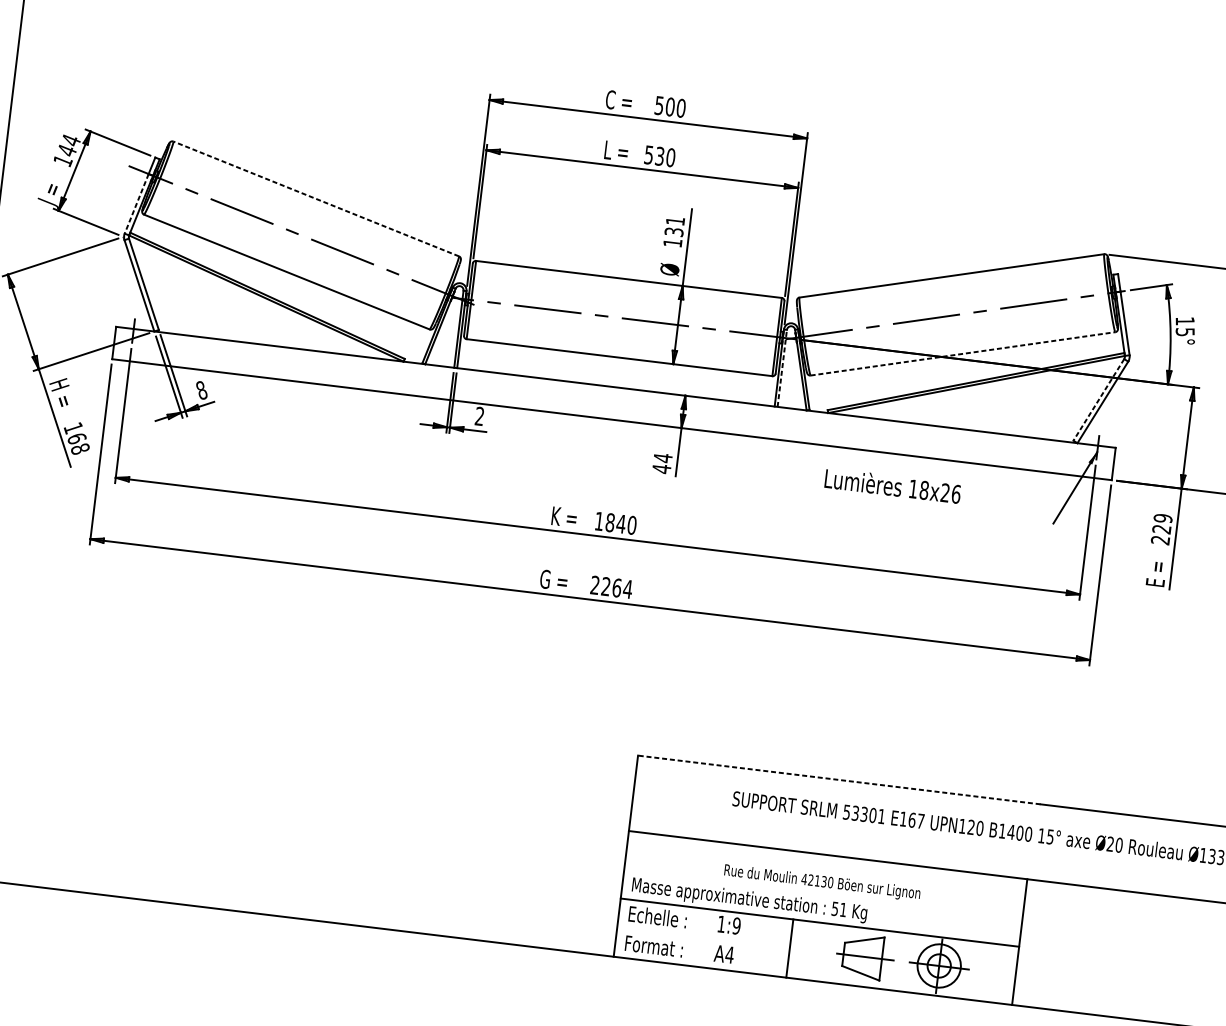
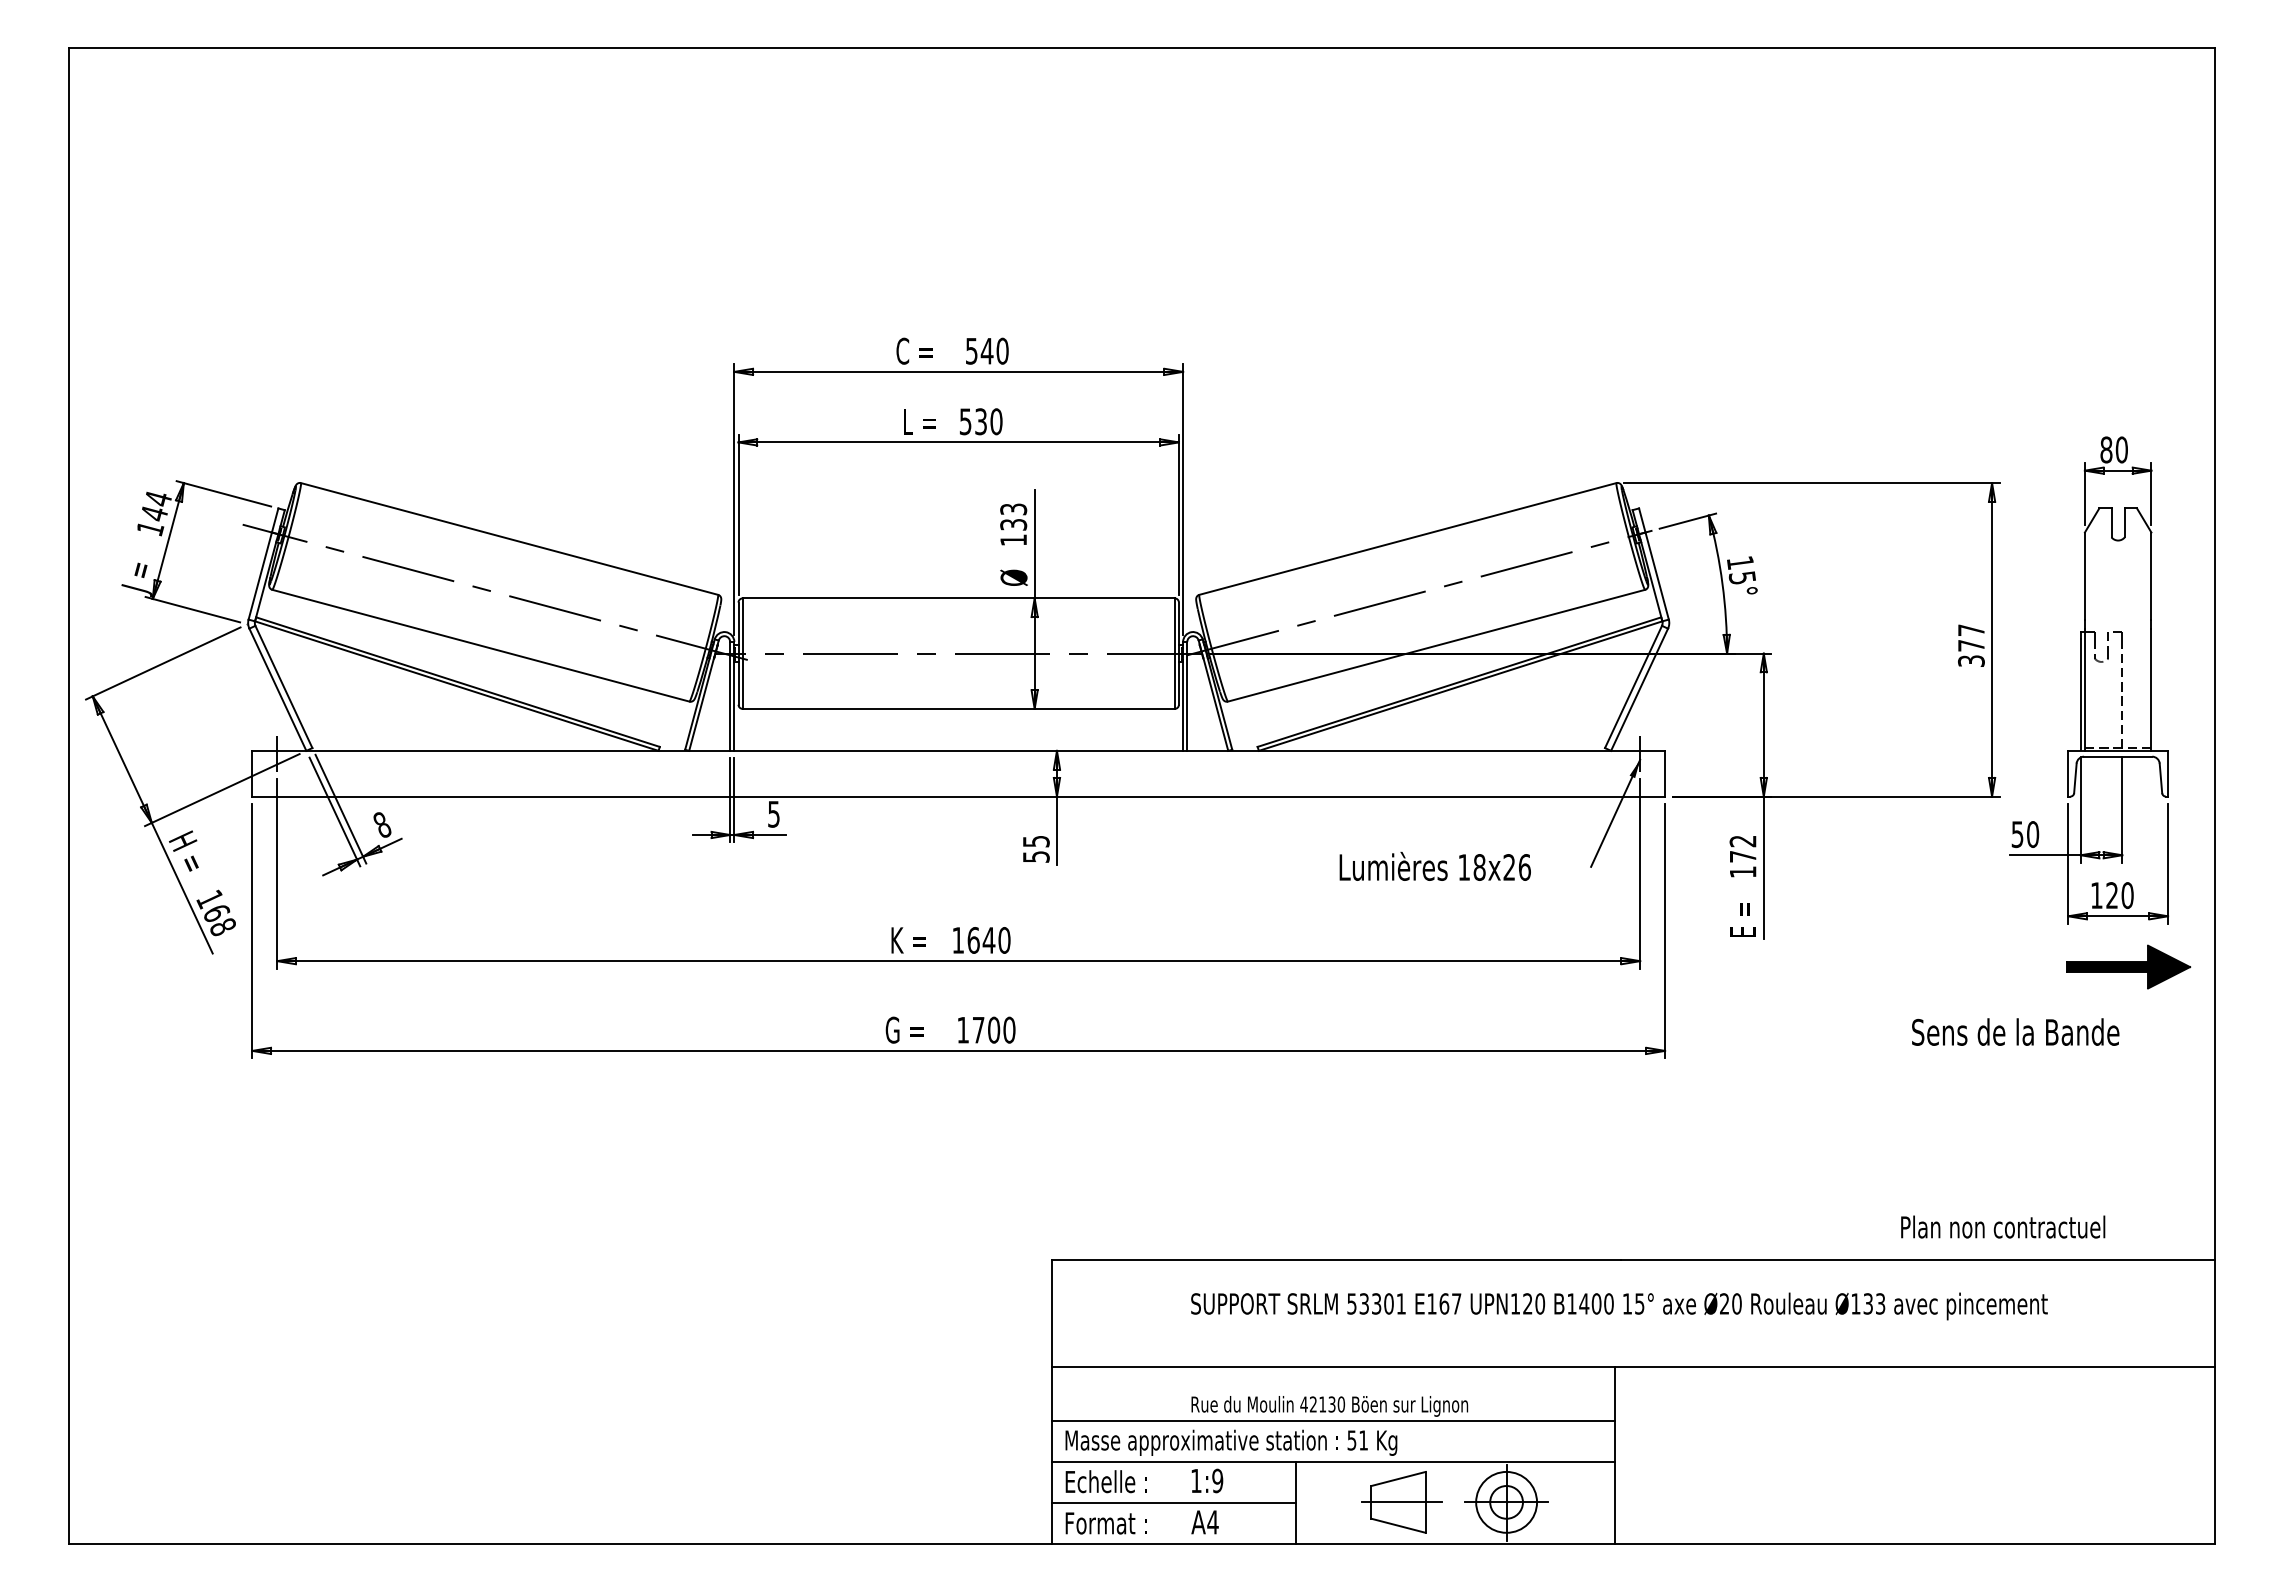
text: (669, 106) -> (986, 350), 500 -> 540
line: (316, 198) -> (509, 538), dashed -> solid
line: (136, 204) -> (260, 576), dashed -> solid
text: (675, 221) -> (1013, 509), 131 -> 133
line: (962, 353) -> (1436, 645), dashed -> solid
line: (782, 367) -> (1187, 695), dashed -> solid
line: (1098, 400) -> (1633, 687), dashed -> solid
text: (479, 415) -> (773, 813), 2 -> 5
text: (662, 463) -> (1036, 849), 44 -> 55
text: (892, 485) -> (1434, 865), moved
text: (610, 522) -> (973, 940), 1840 -> 1640
text: (1161, 529) -> (1742, 856), 229 -> 172
text: (611, 586) -> (986, 1029), 2264 -> 1700
line: (838, 780) -> (1335, 1260), dashed -> solid
line: (823, 893) -> (1332, 1420), added
line: (703, 938) -> (1173, 1503), added

